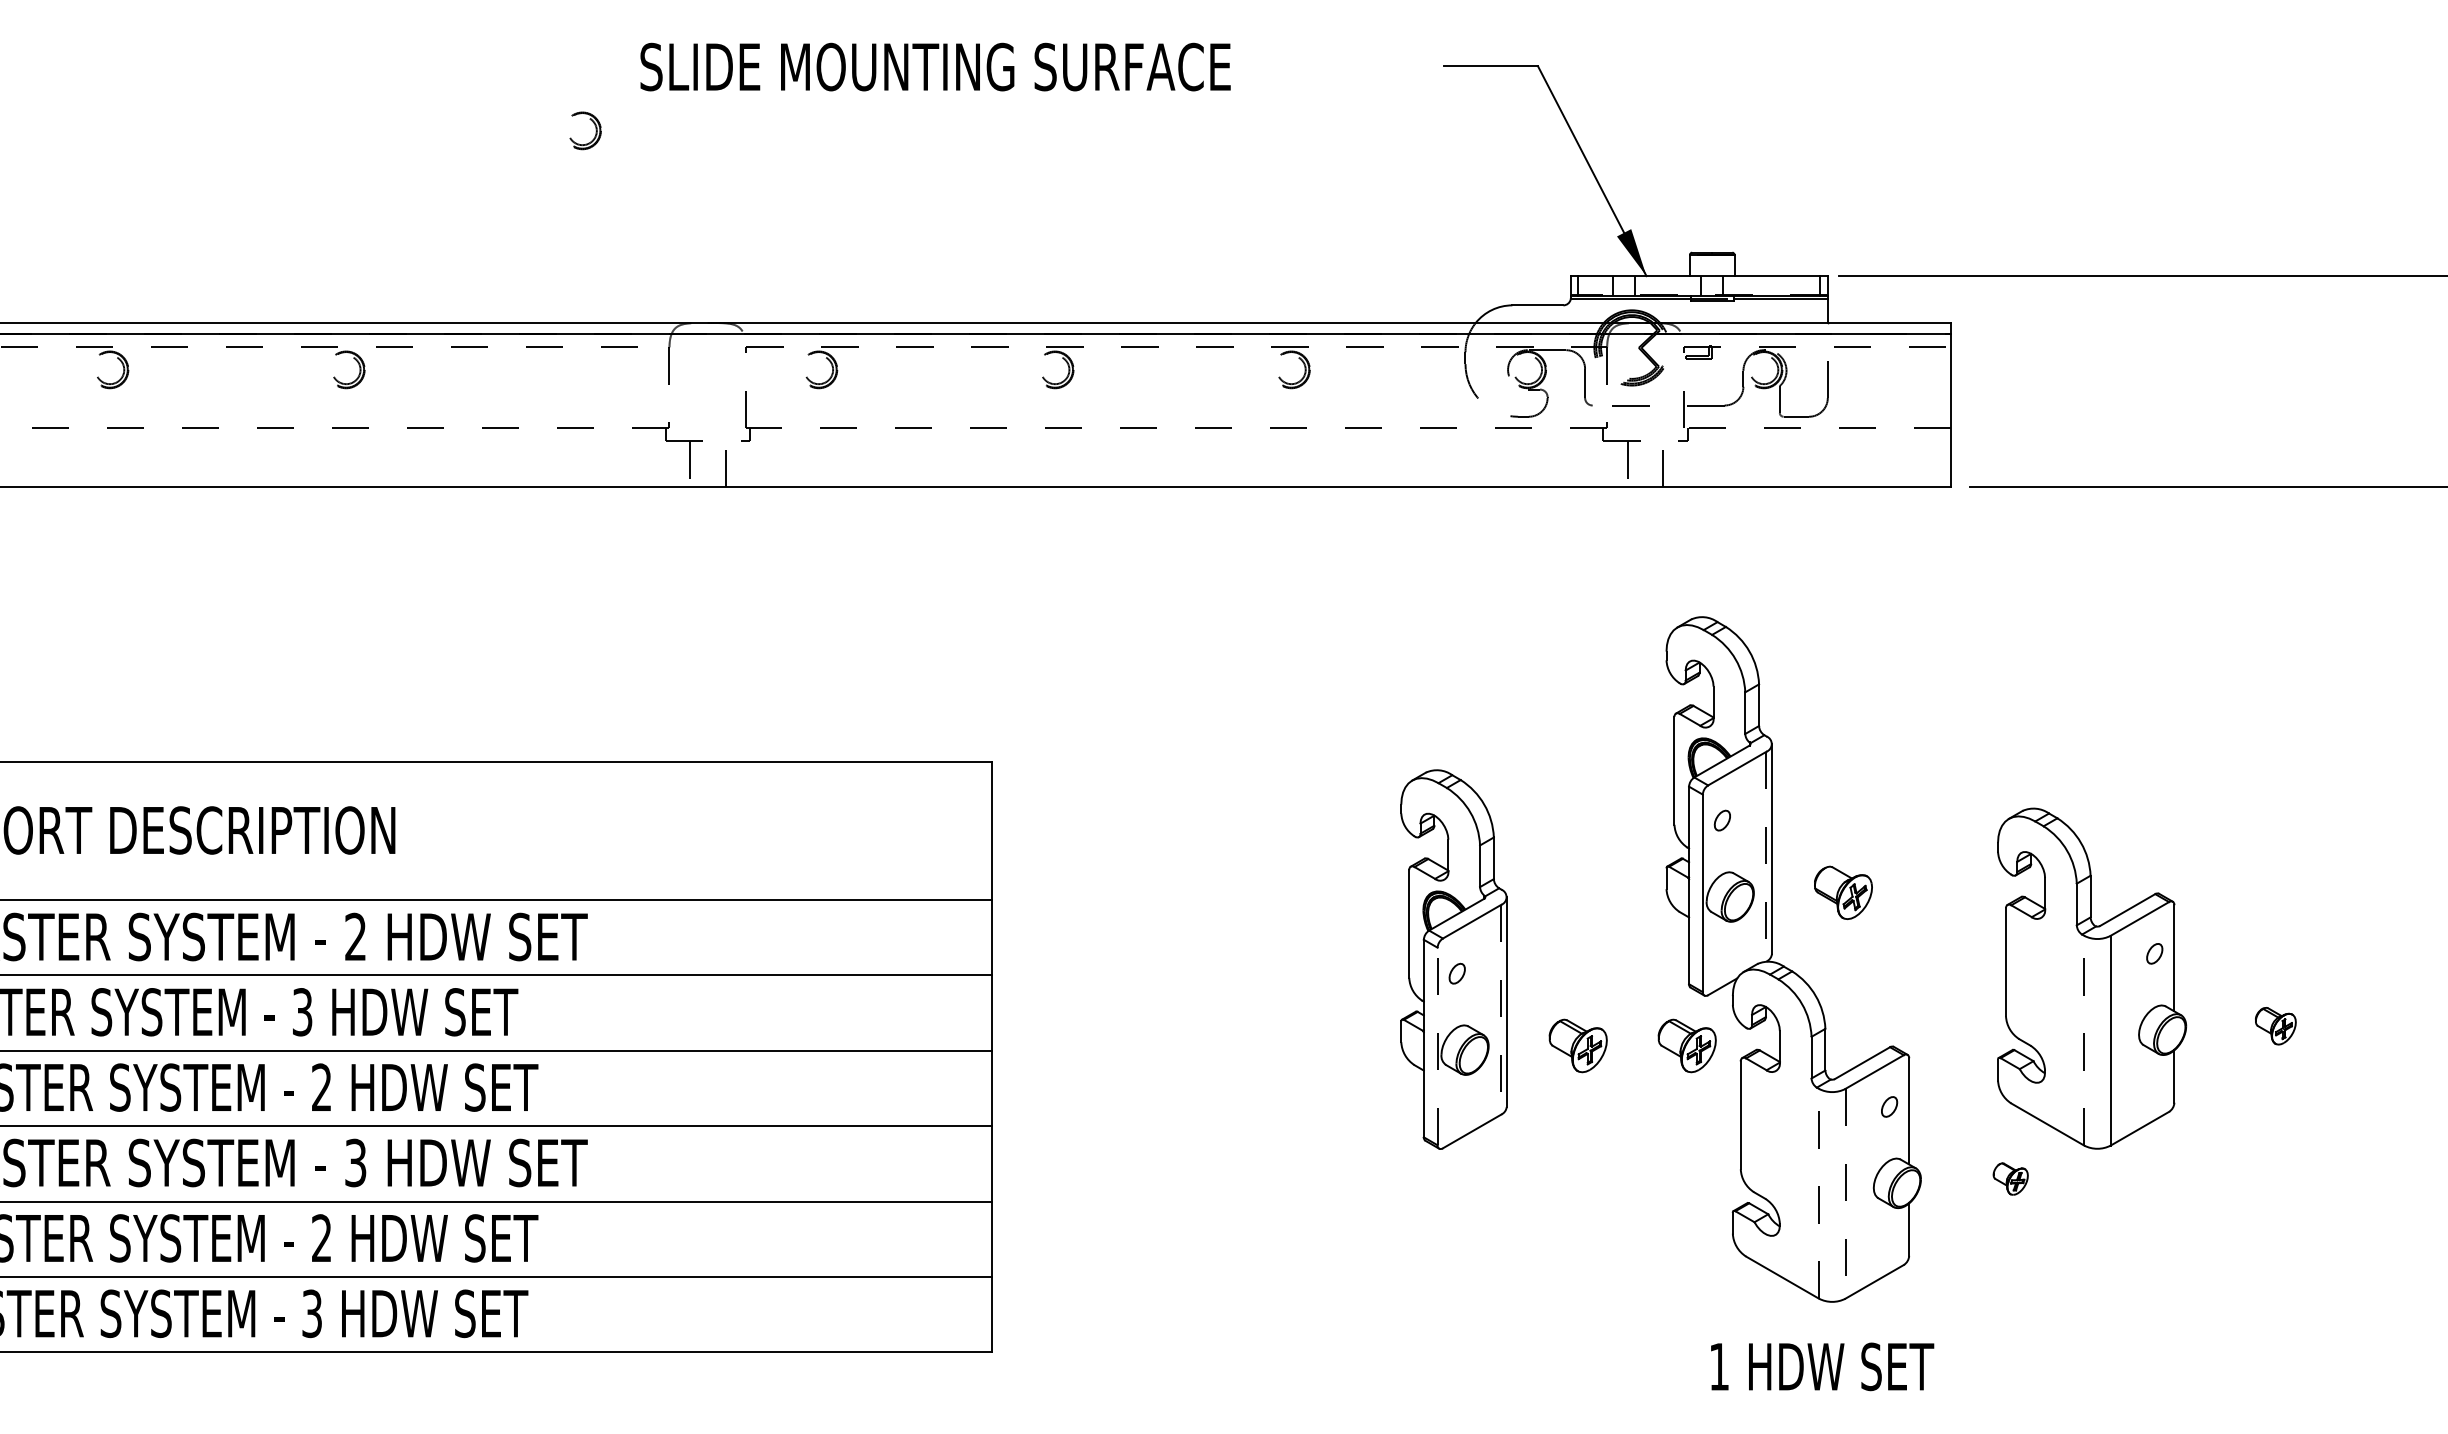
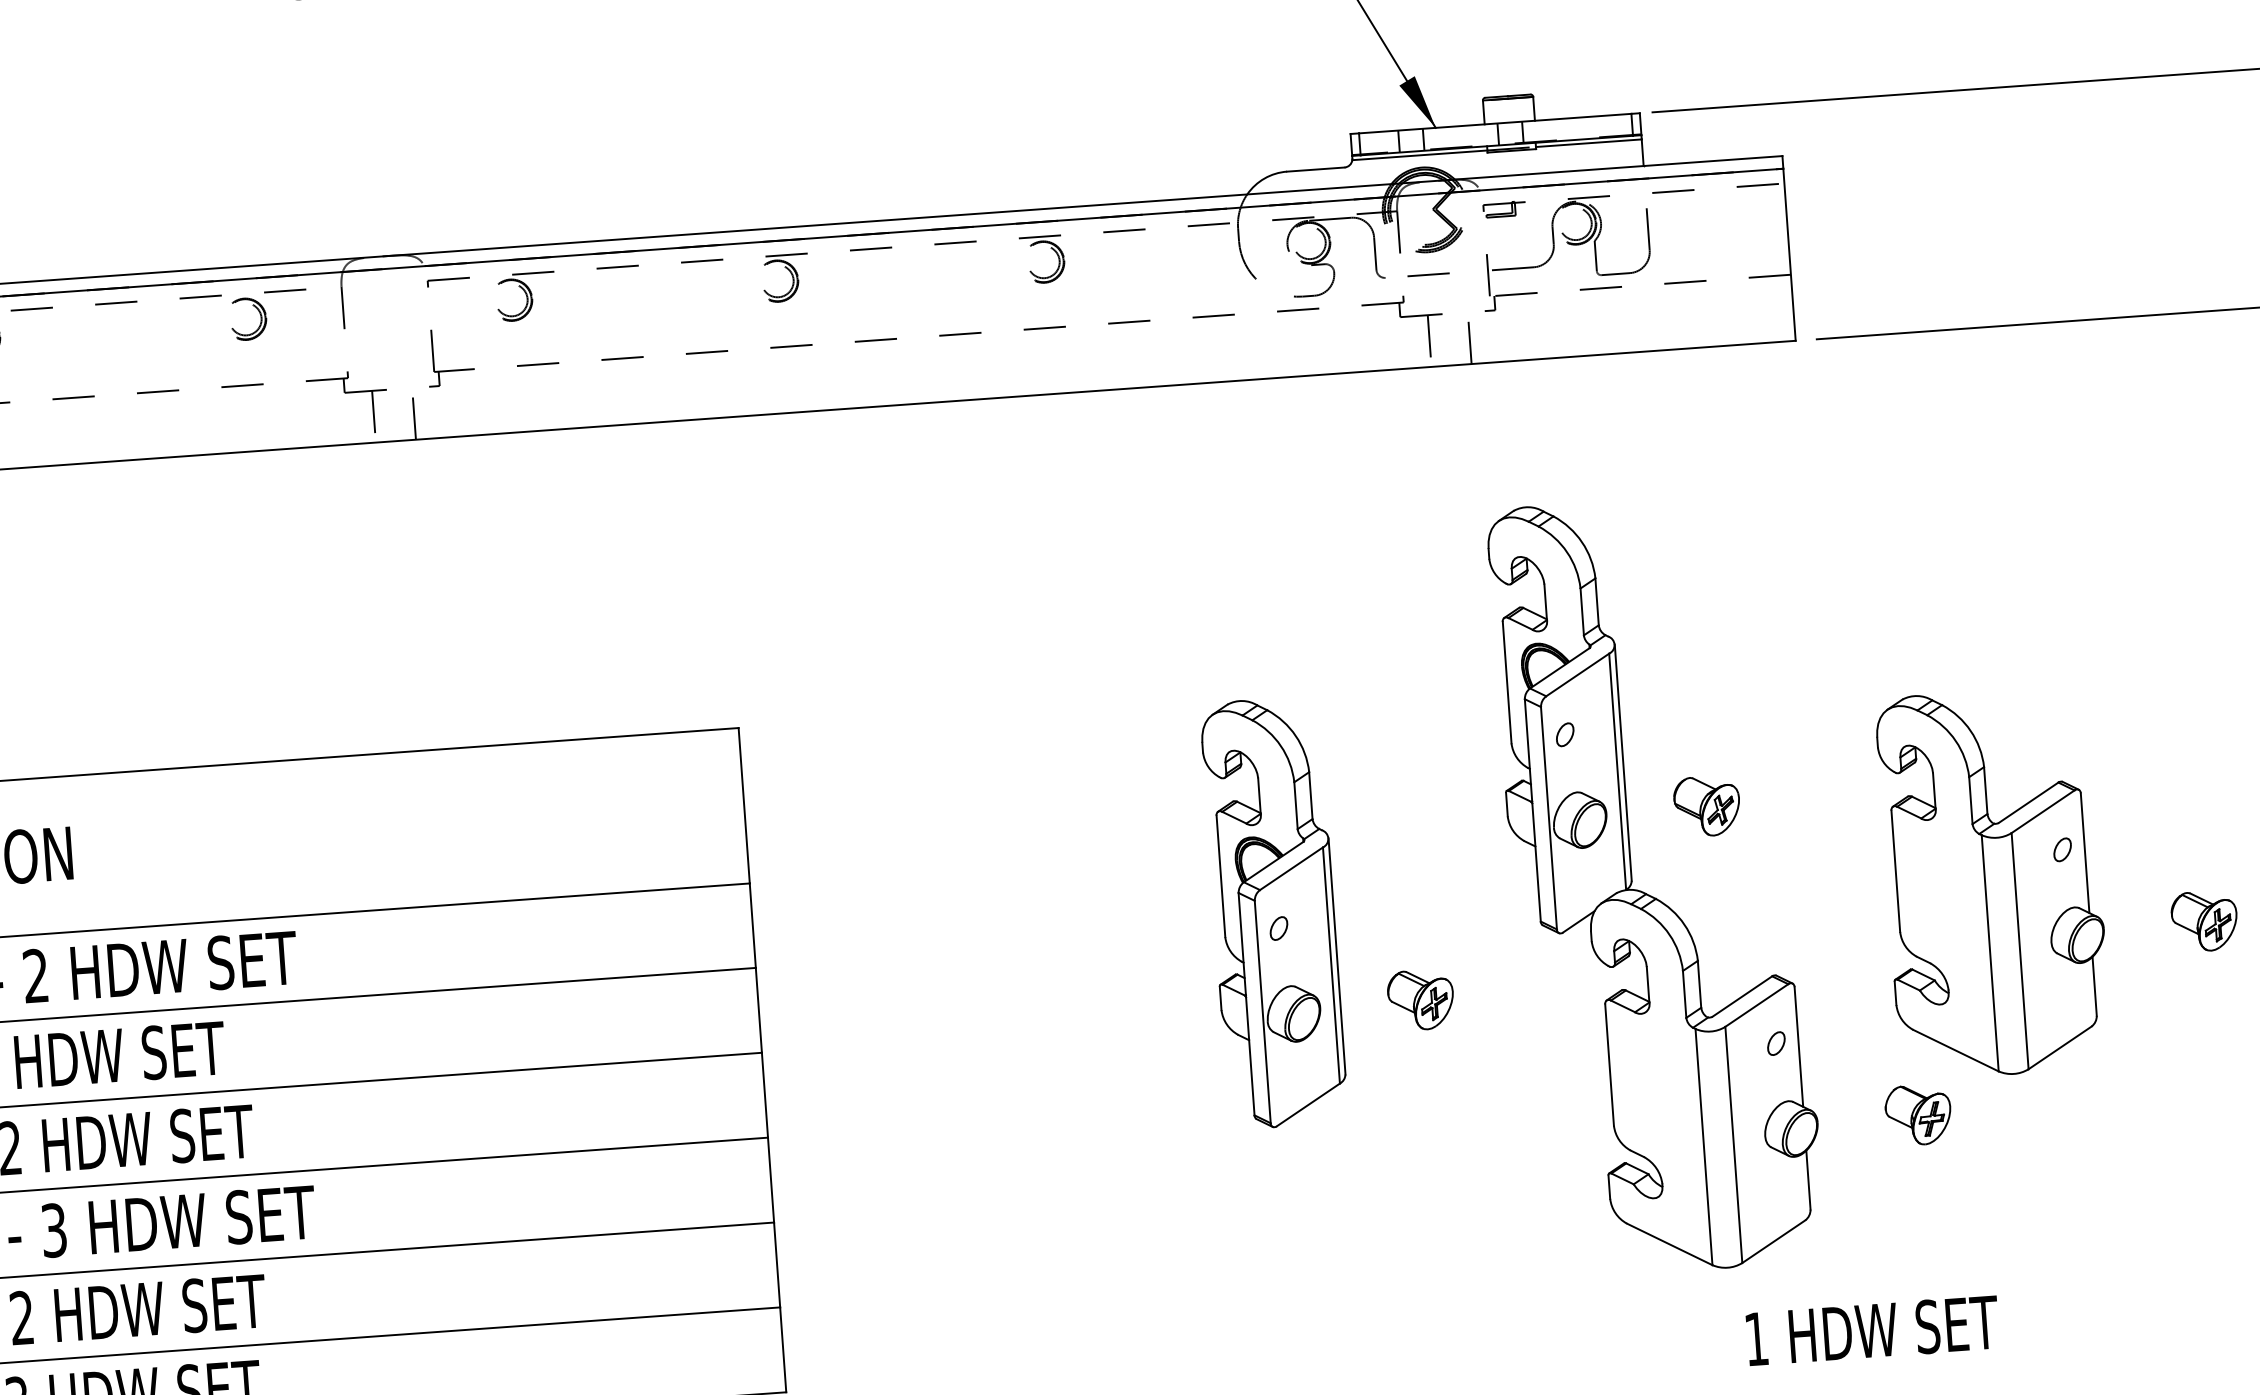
part: (595, 129) -> (259, 316), moved
line: (1766, 856) -> (1617, 771), dashed -> solid
line: (1501, 1009) -> (1331, 965), dashed -> solid
part: (2275, 1026) -> (2204, 921), size x1.43
line: (2084, 1040) -> (1990, 953), dashed -> solid
part: (1686, 1045) -> (1542, 990), removed
line: (1437, 1046) -> (1262, 1012), dashed -> solid
part: (2010, 1178) -> (1918, 1114), size x1.67
line: (1818, 1193) -> (1703, 1146), dashed -> solid
line: (1845, 1193) -> (1733, 1144), dashed -> solid
text: (1822, 1366) -> (1872, 1330), moved

